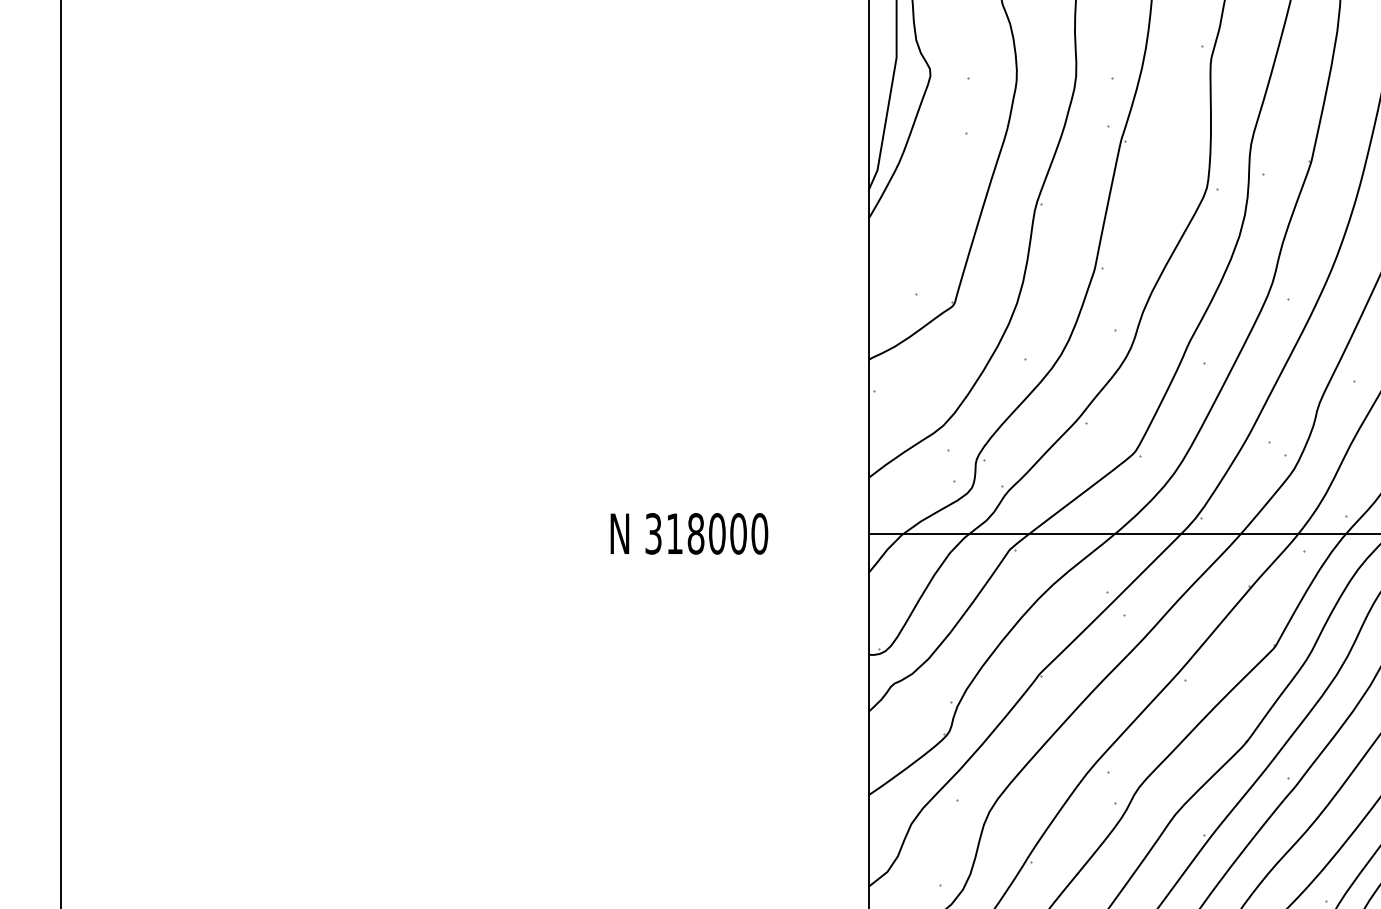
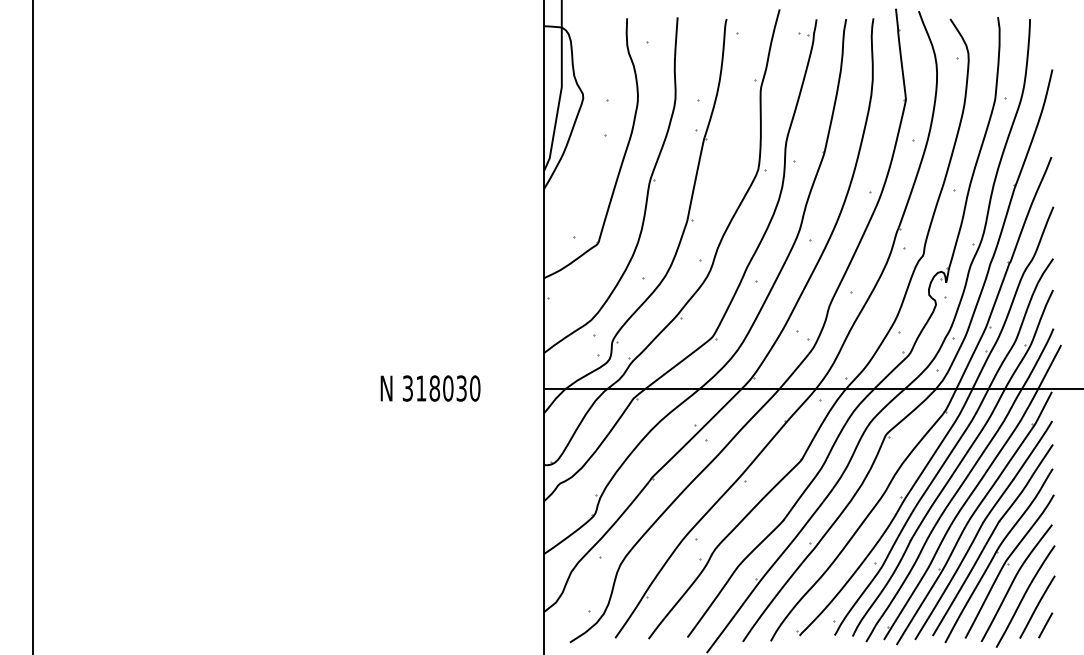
text: (738, 533) -> (461, 388), 318000 -> 318030

